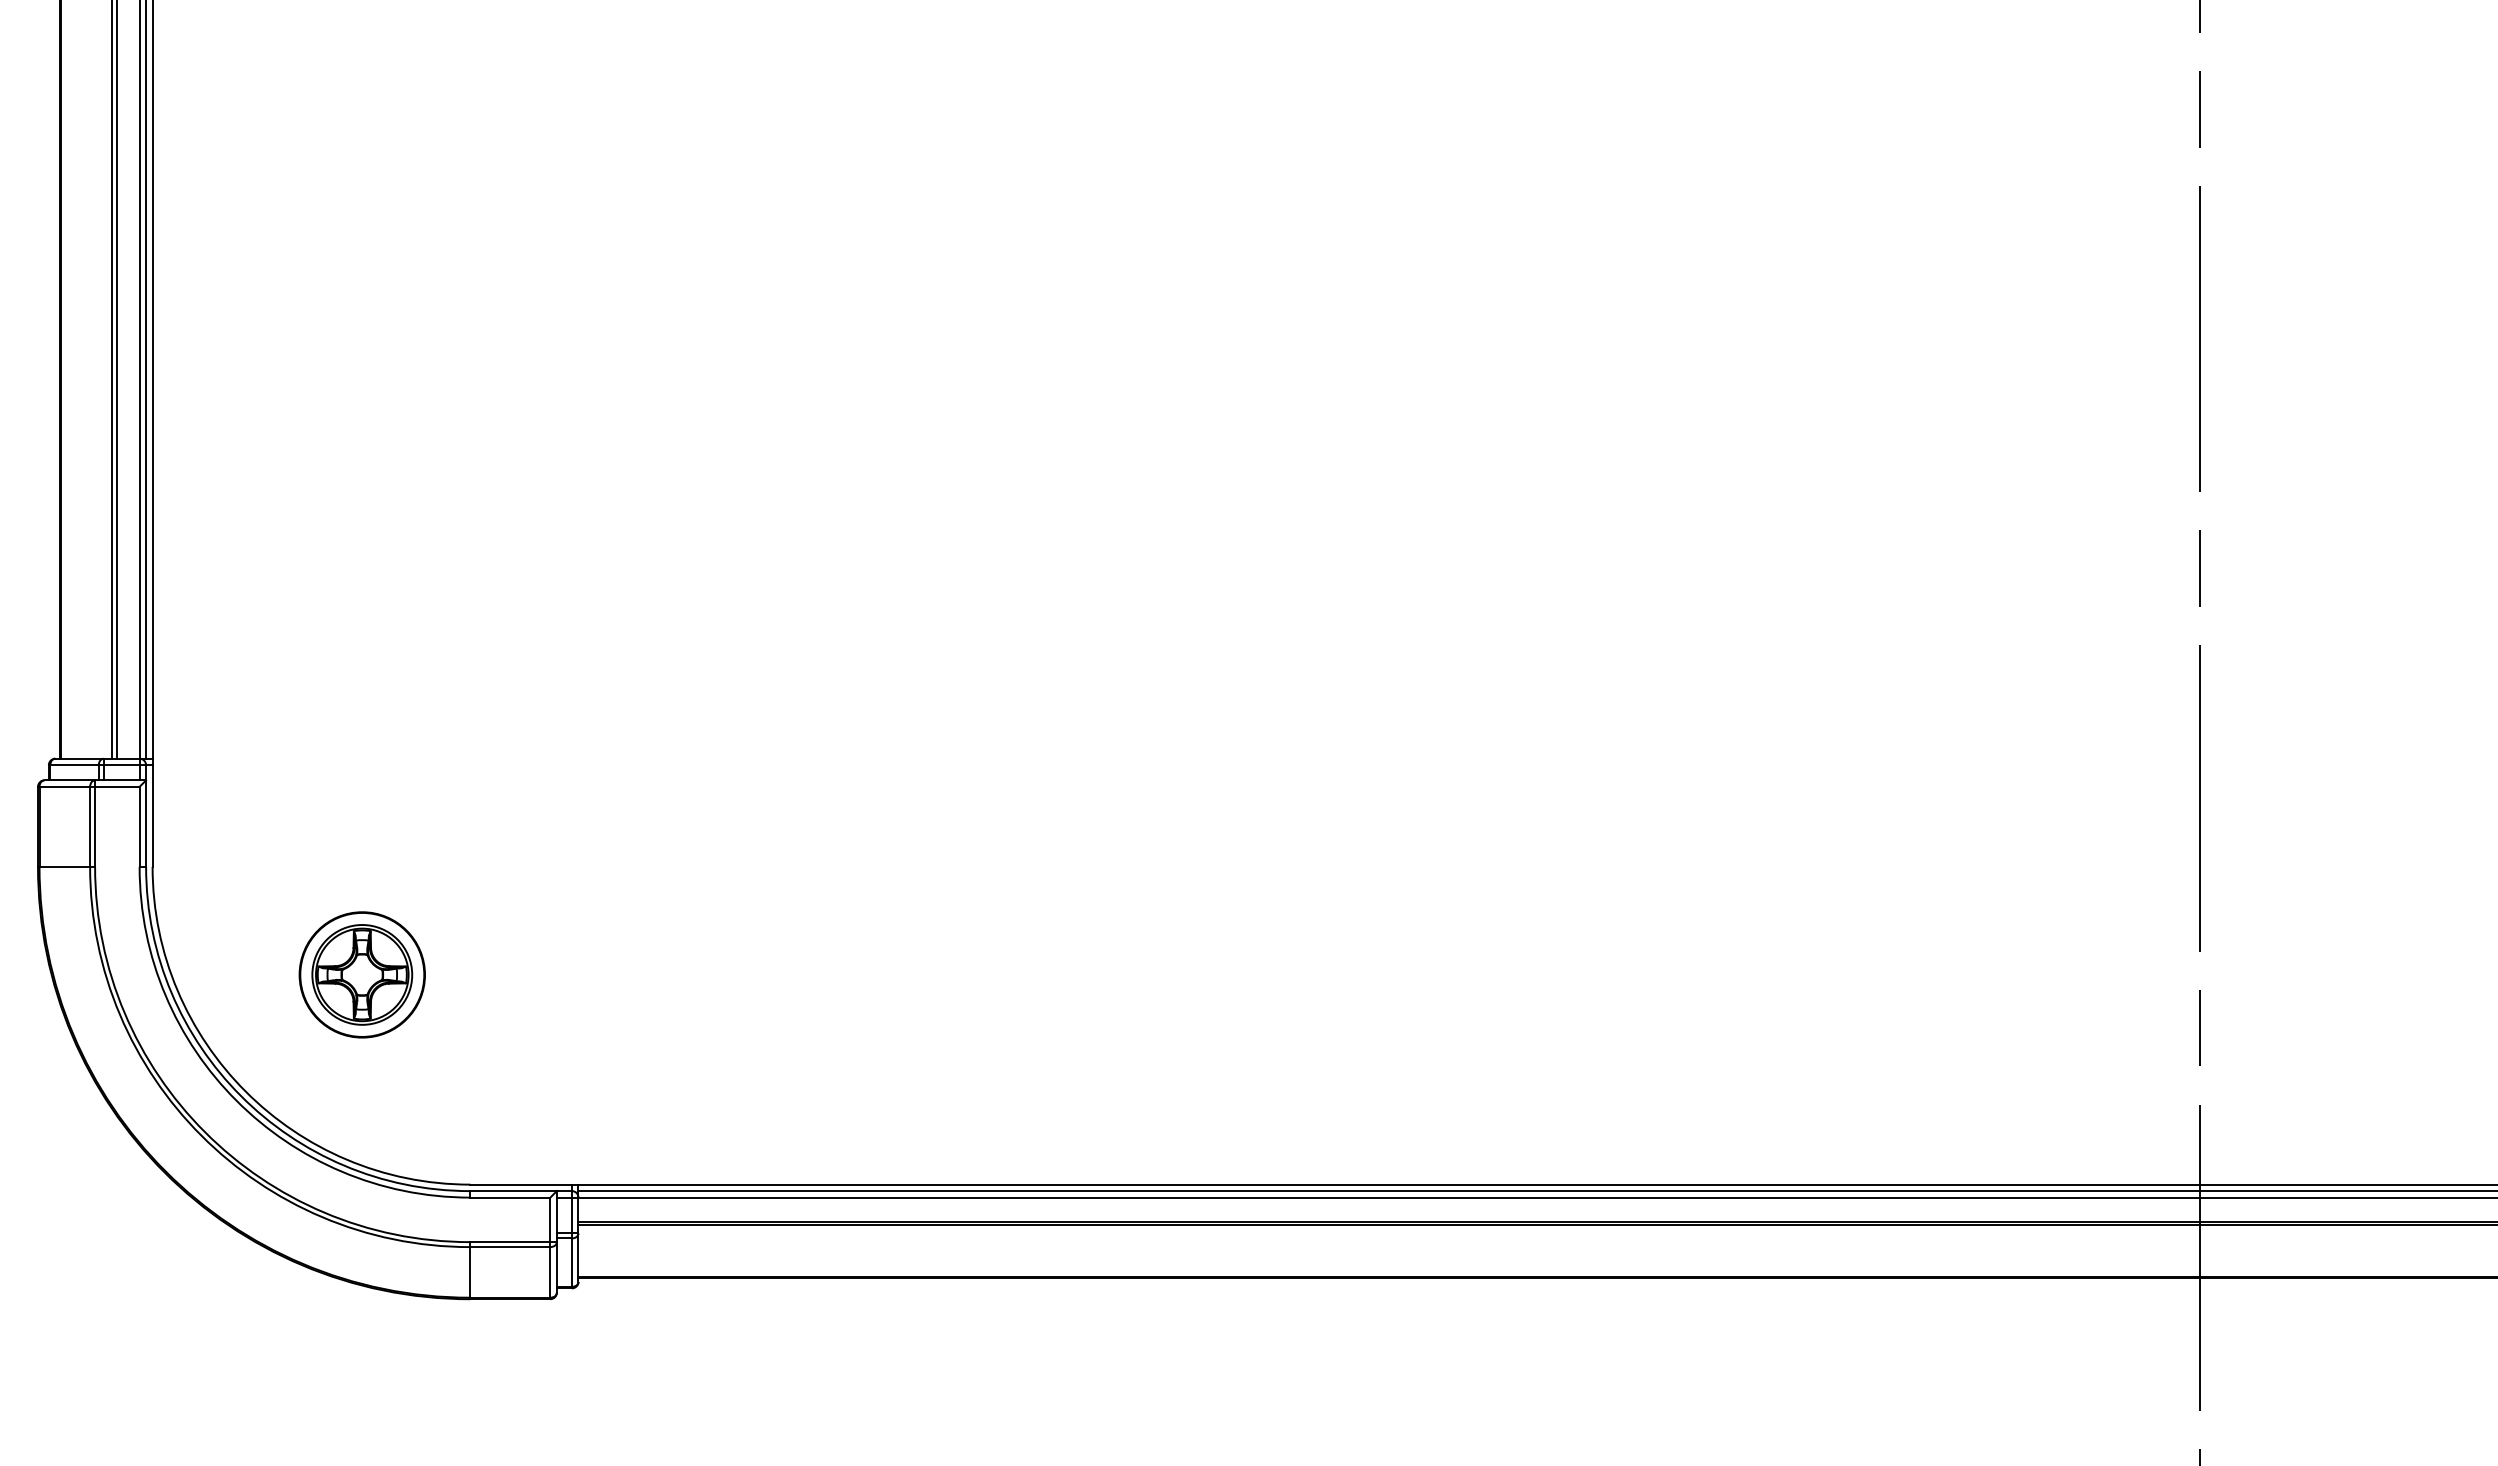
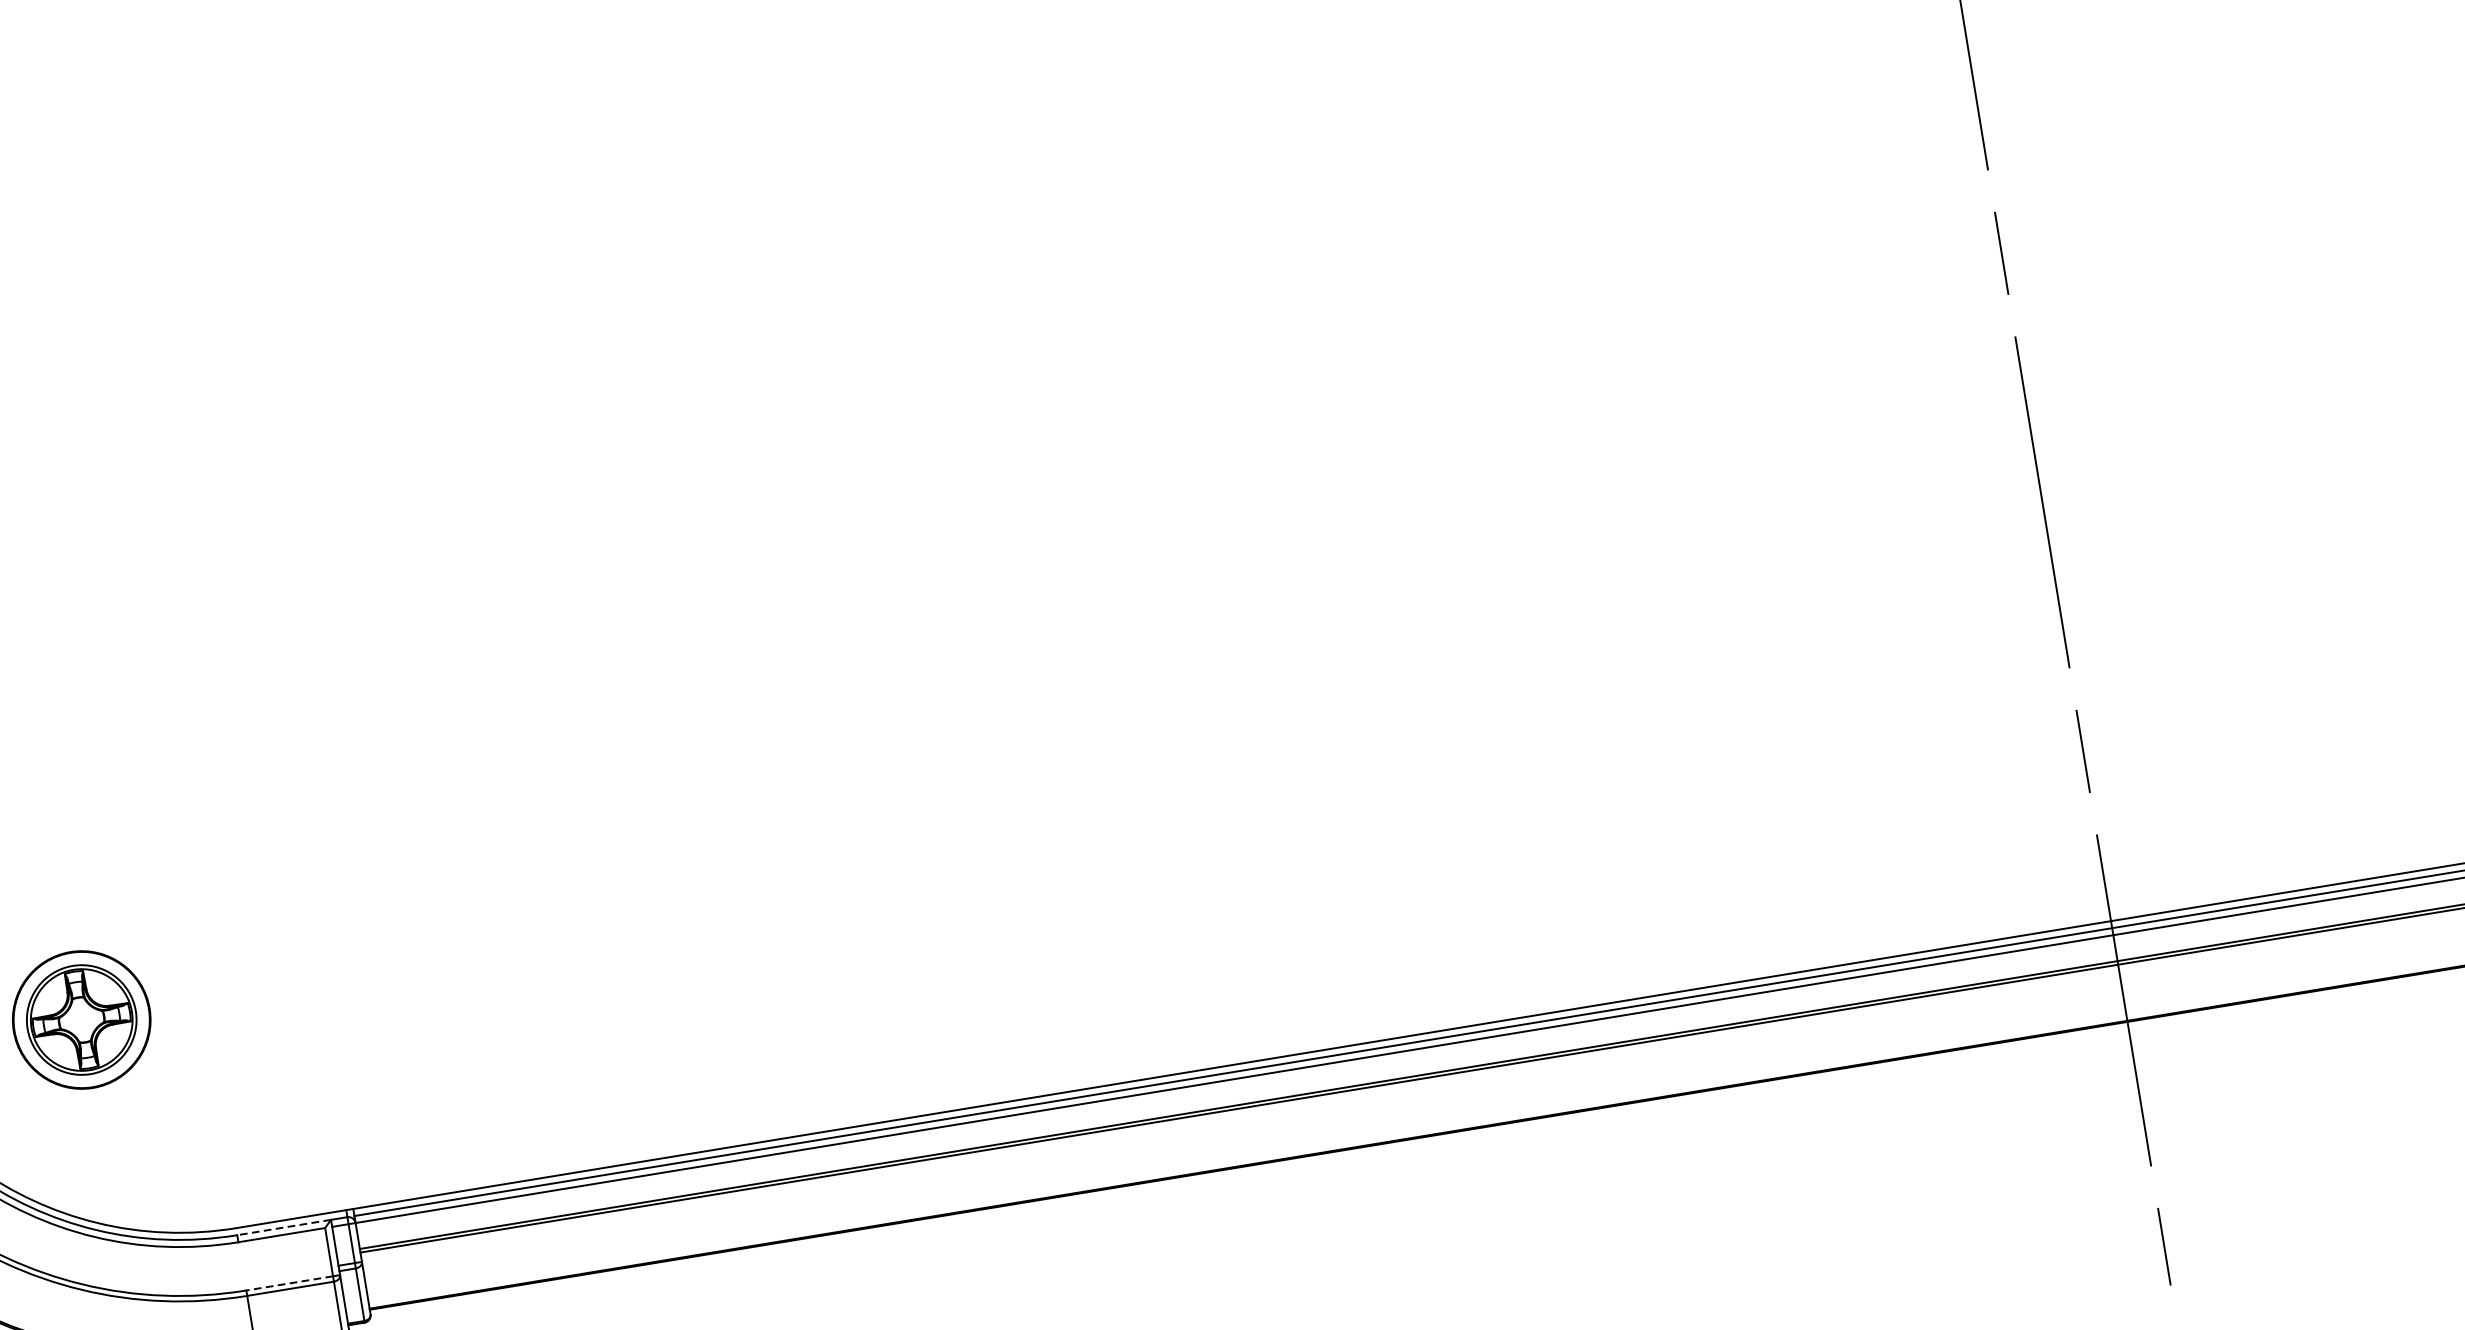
line: (513, 1191) -> (284, 1227), solid -> dashed
line: (510, 1242) -> (289, 1283), solid -> dashed

